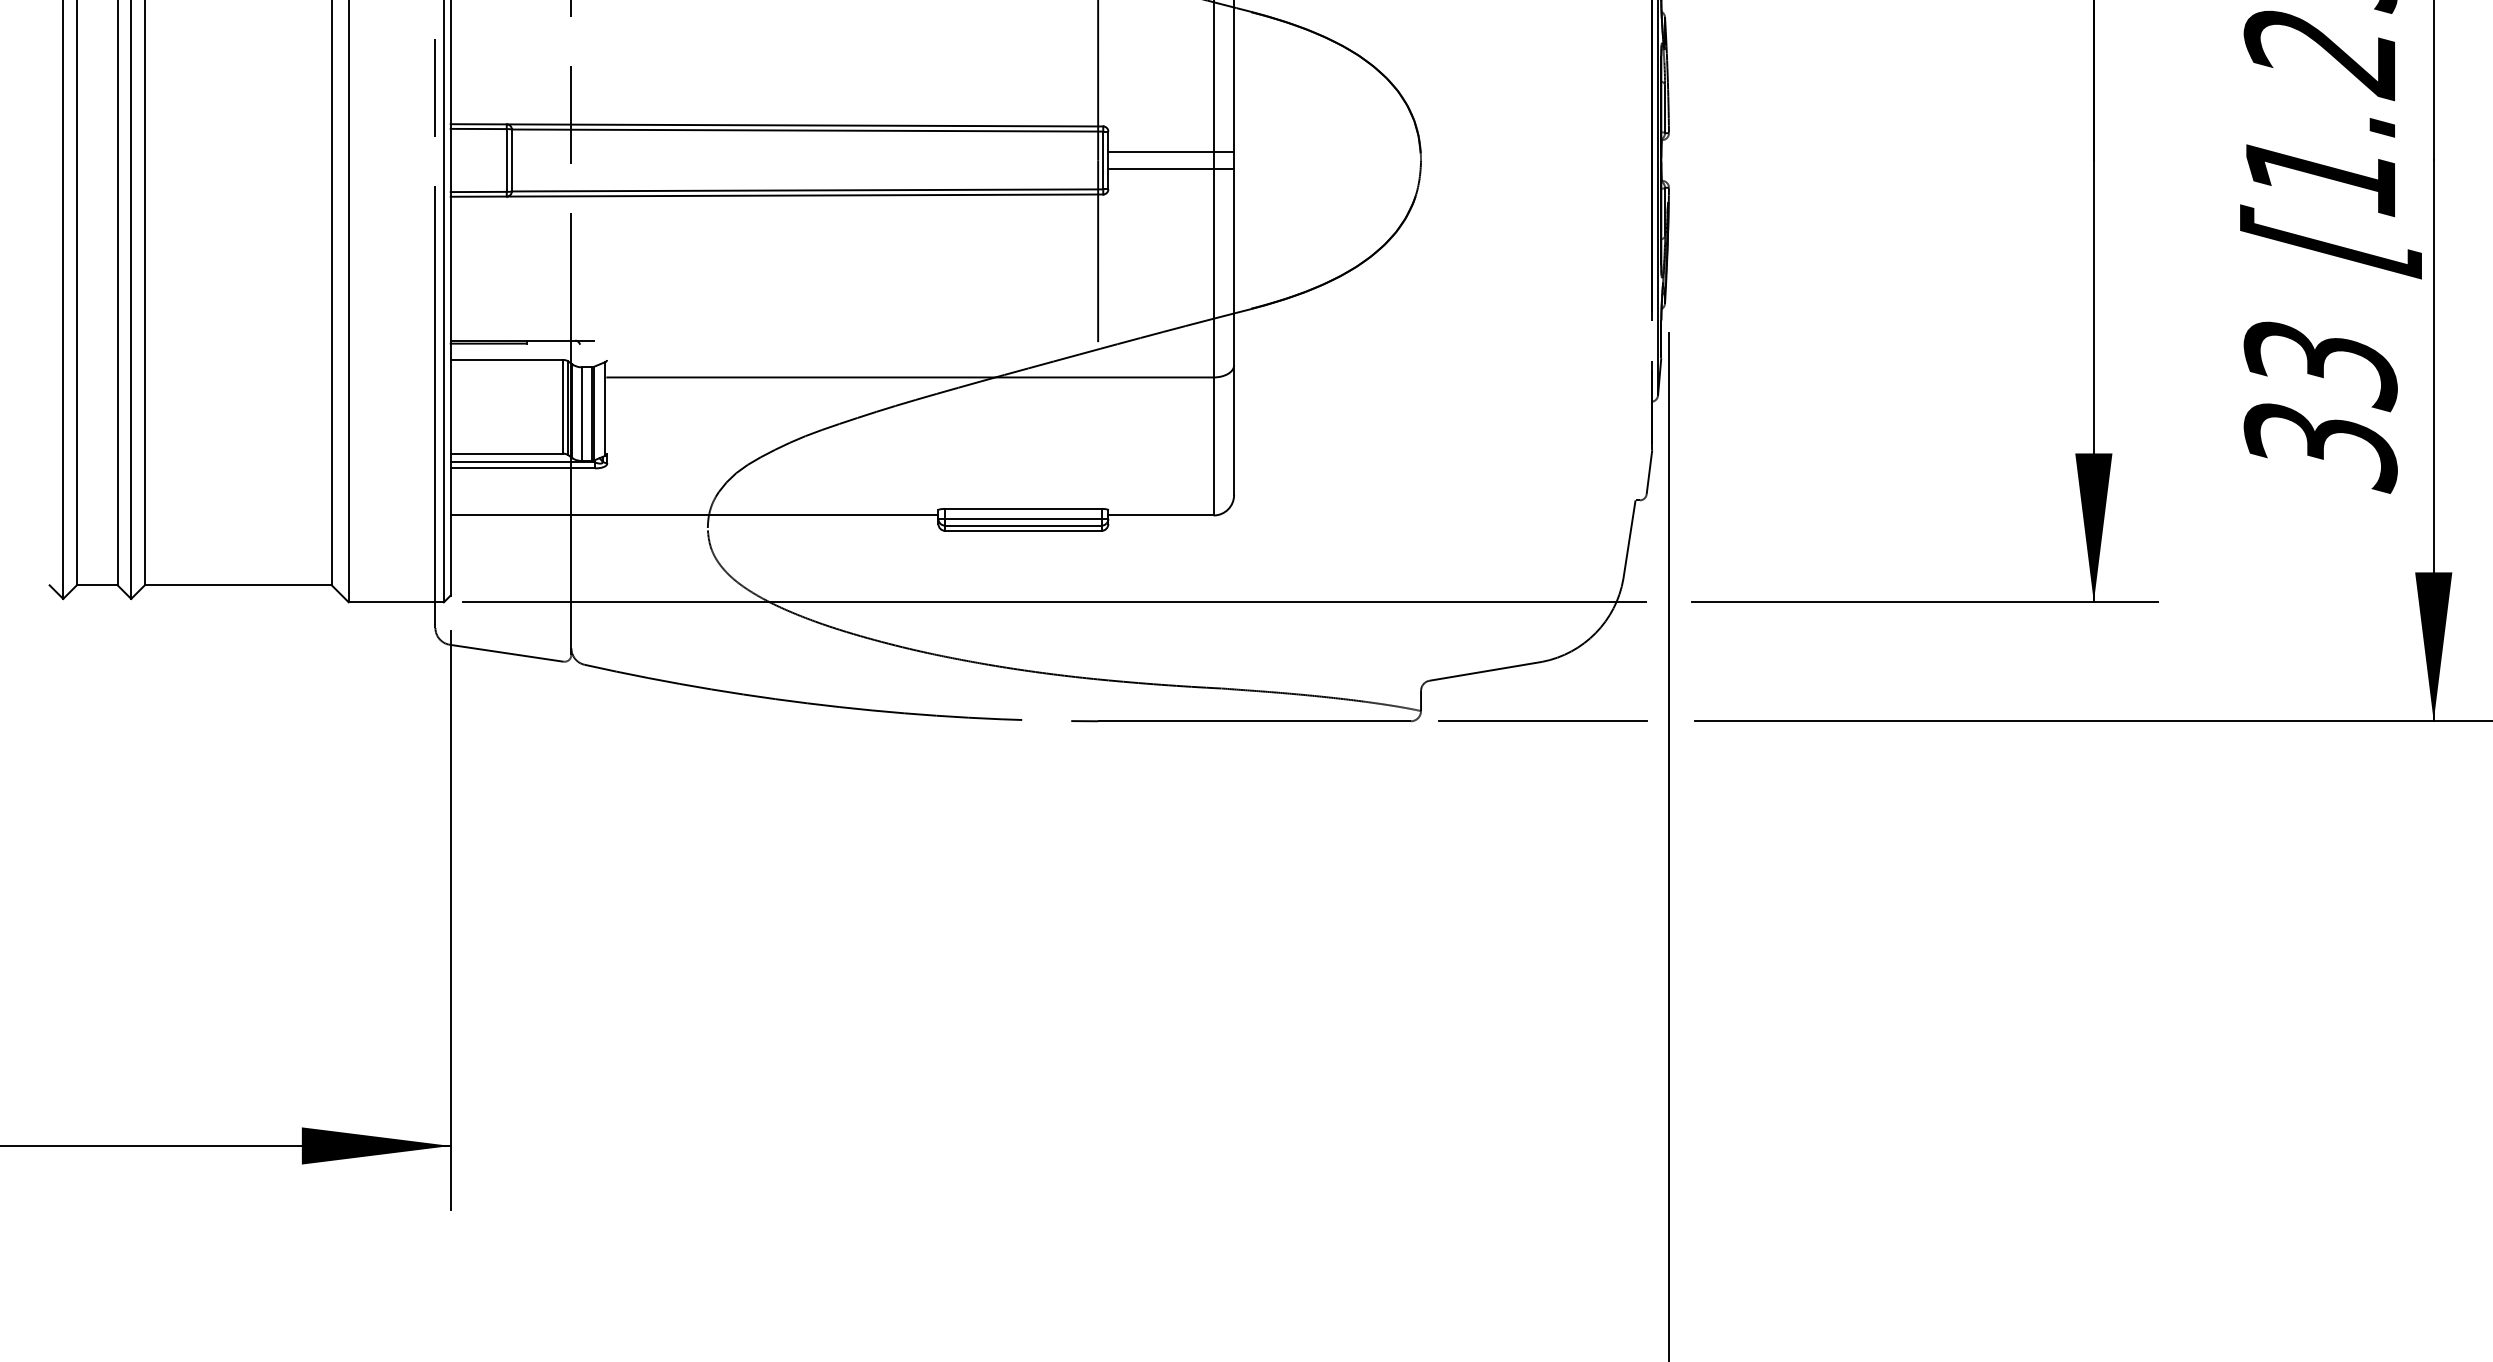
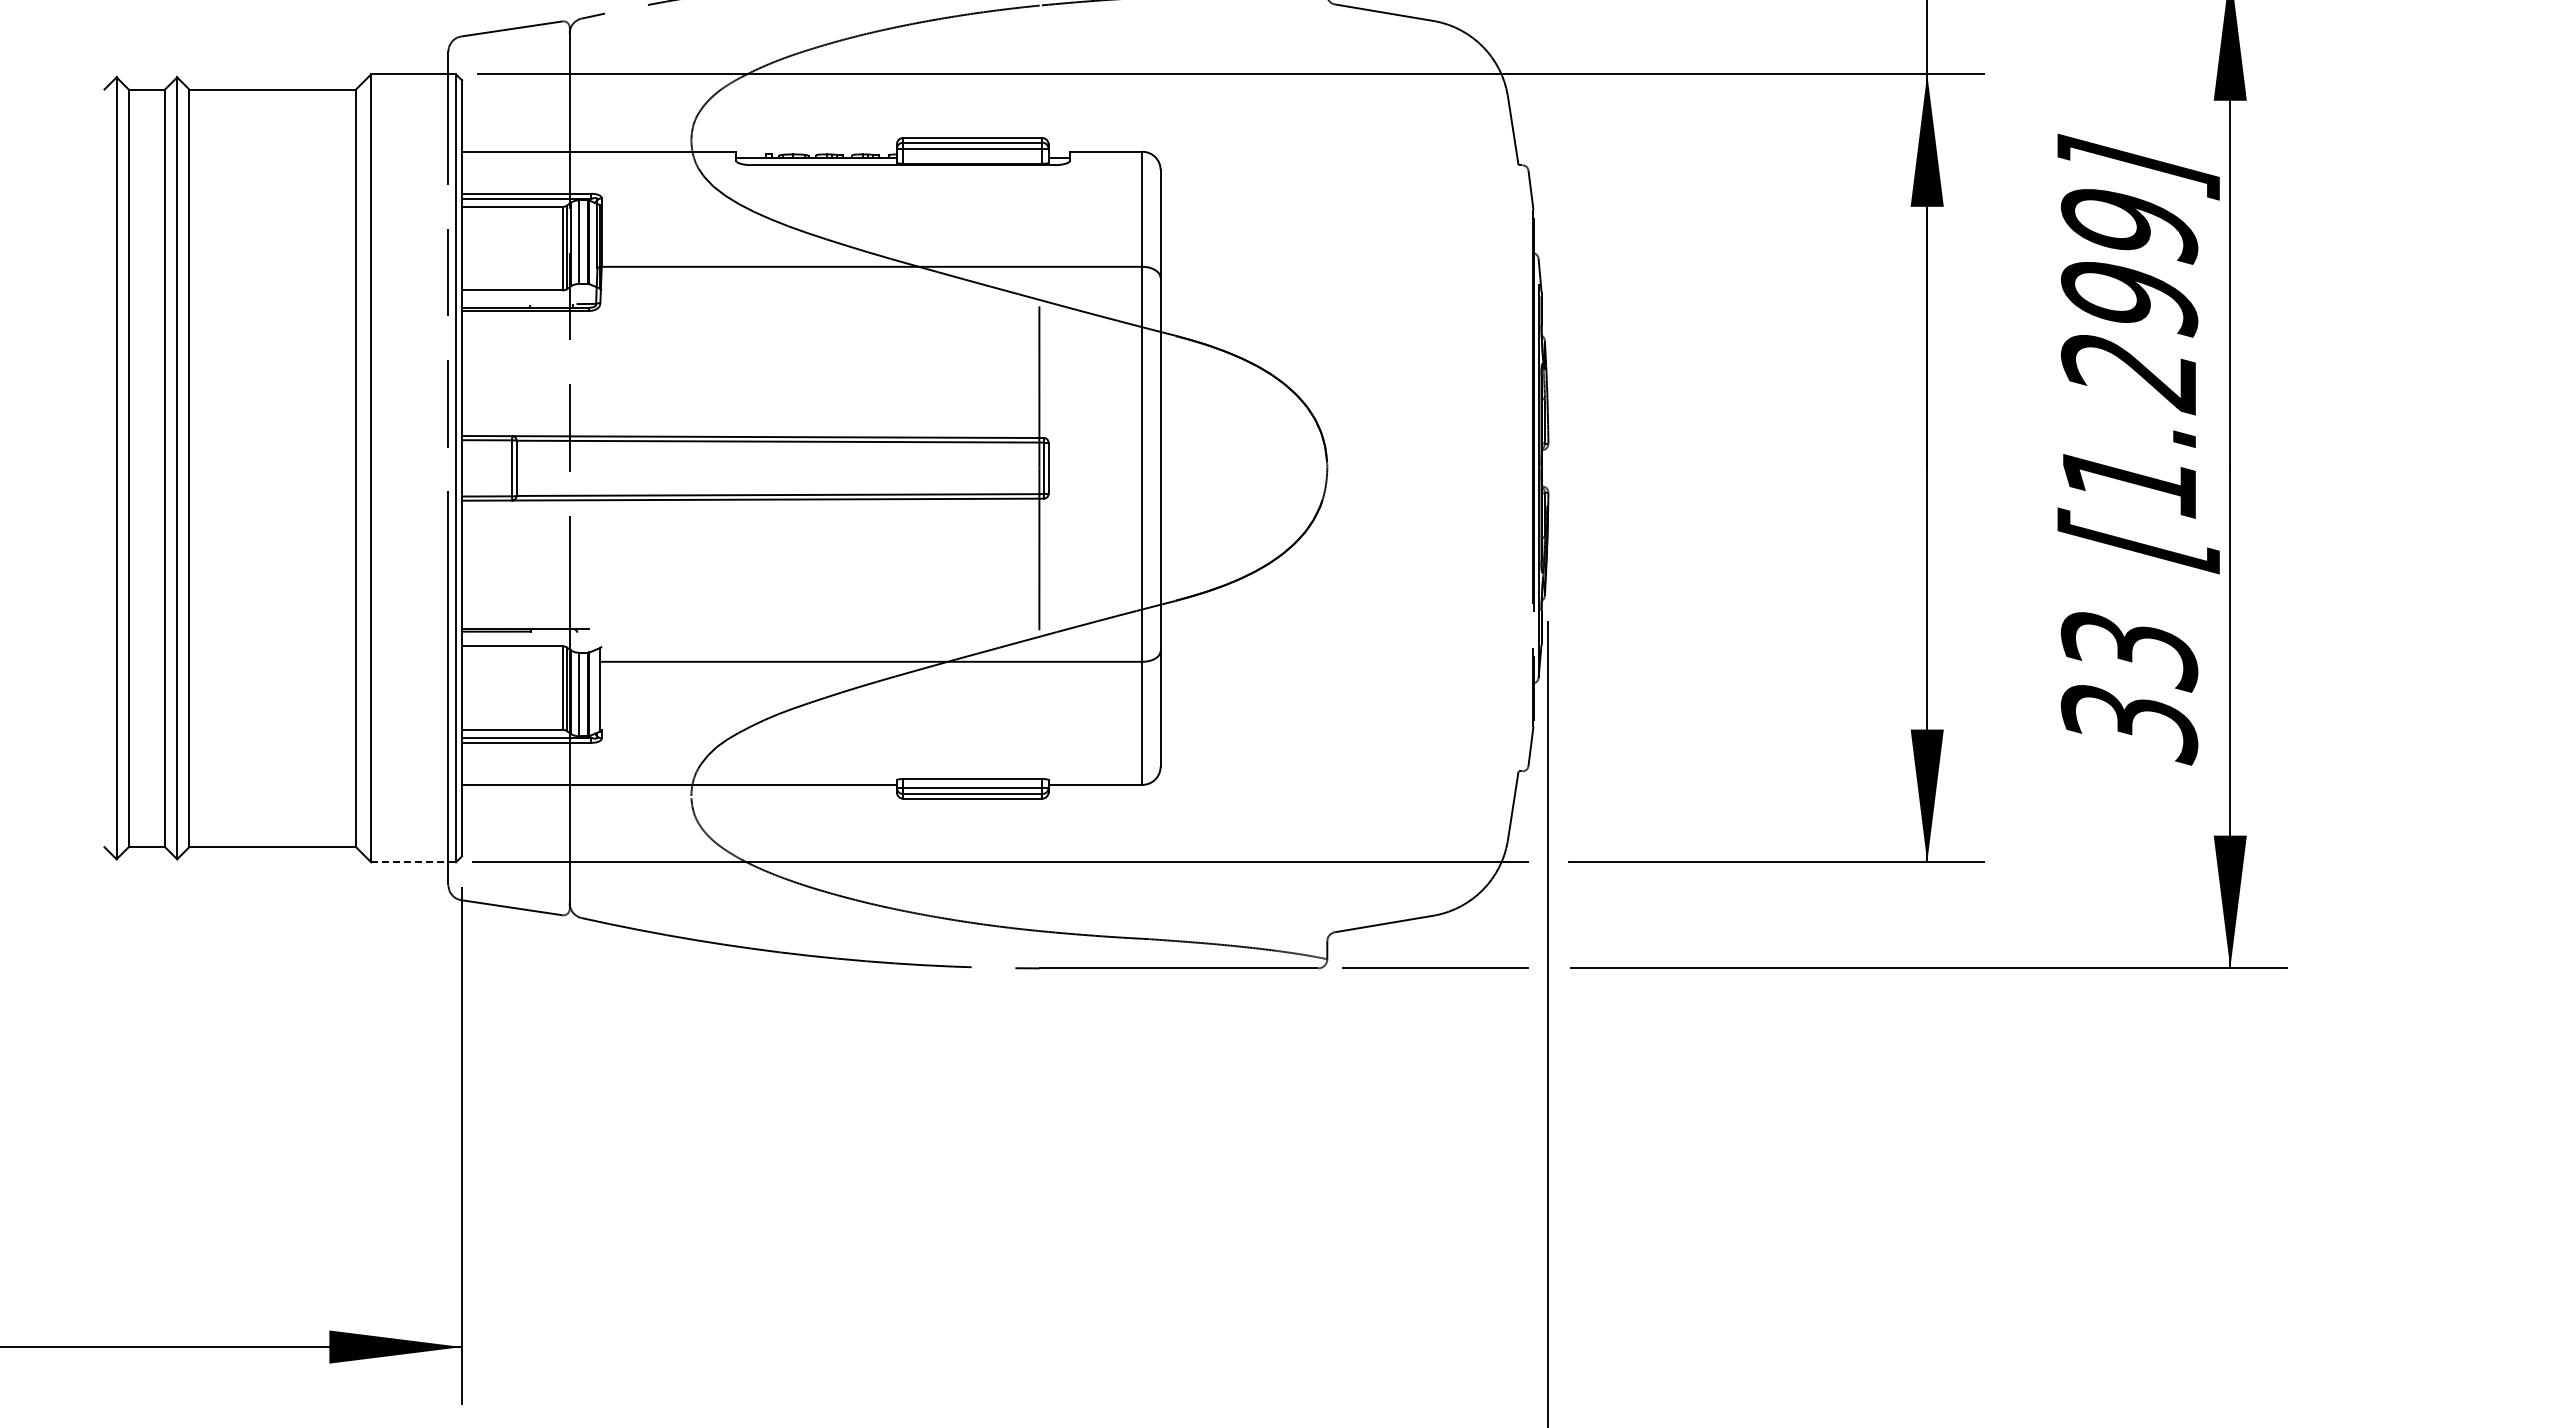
line: (1171, 151) -> (1104, 460), removed
line: (1171, 168) -> (1104, 475), removed
line: (397, 602) -> (414, 862), solid -> dashed

